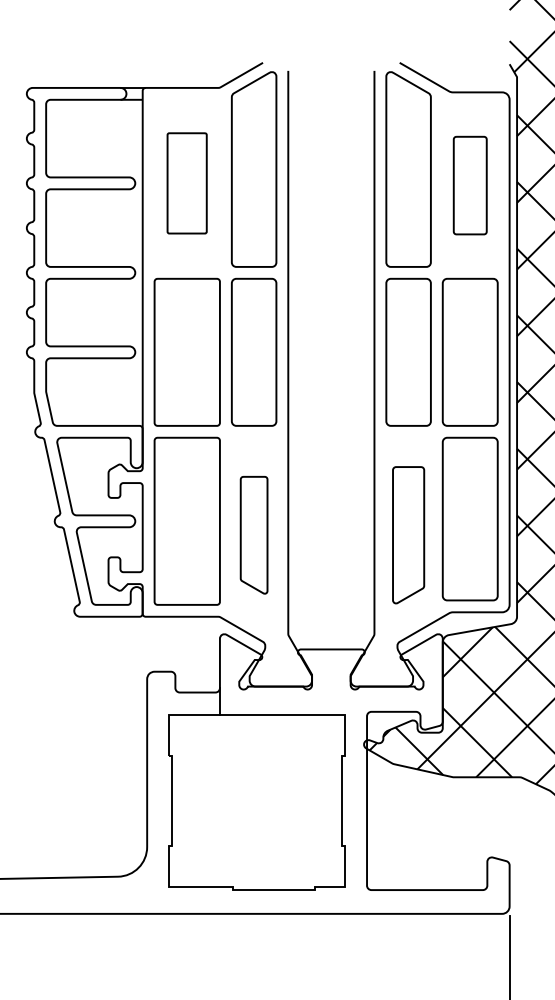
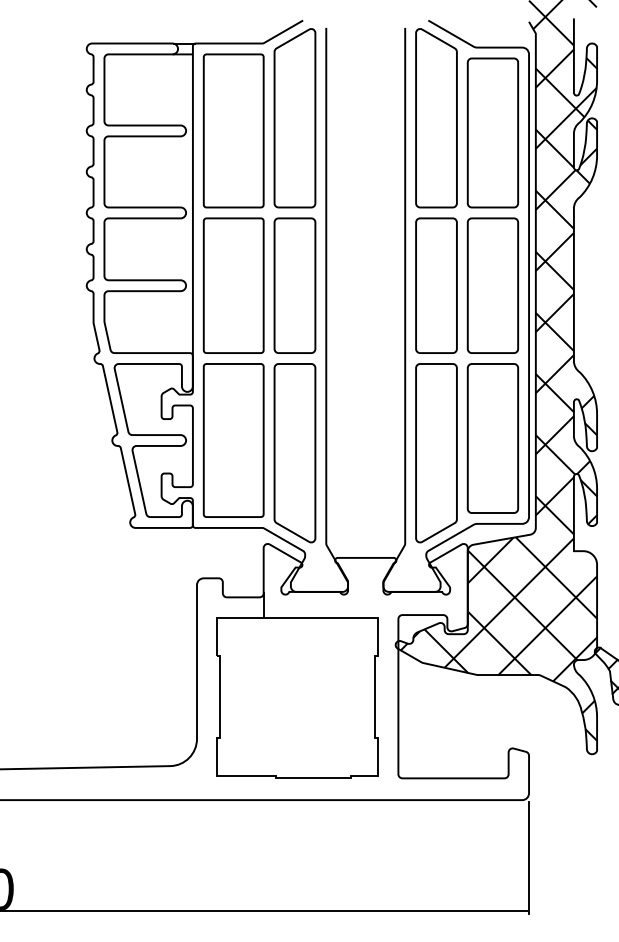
part: (187, 182) -> (233, 130), size x1.67
part: (469, 185) -> (492, 132), size x1.67
part: (253, 535) -> (294, 453), size x1.67
part: (408, 535) -> (436, 453), size x1.43

